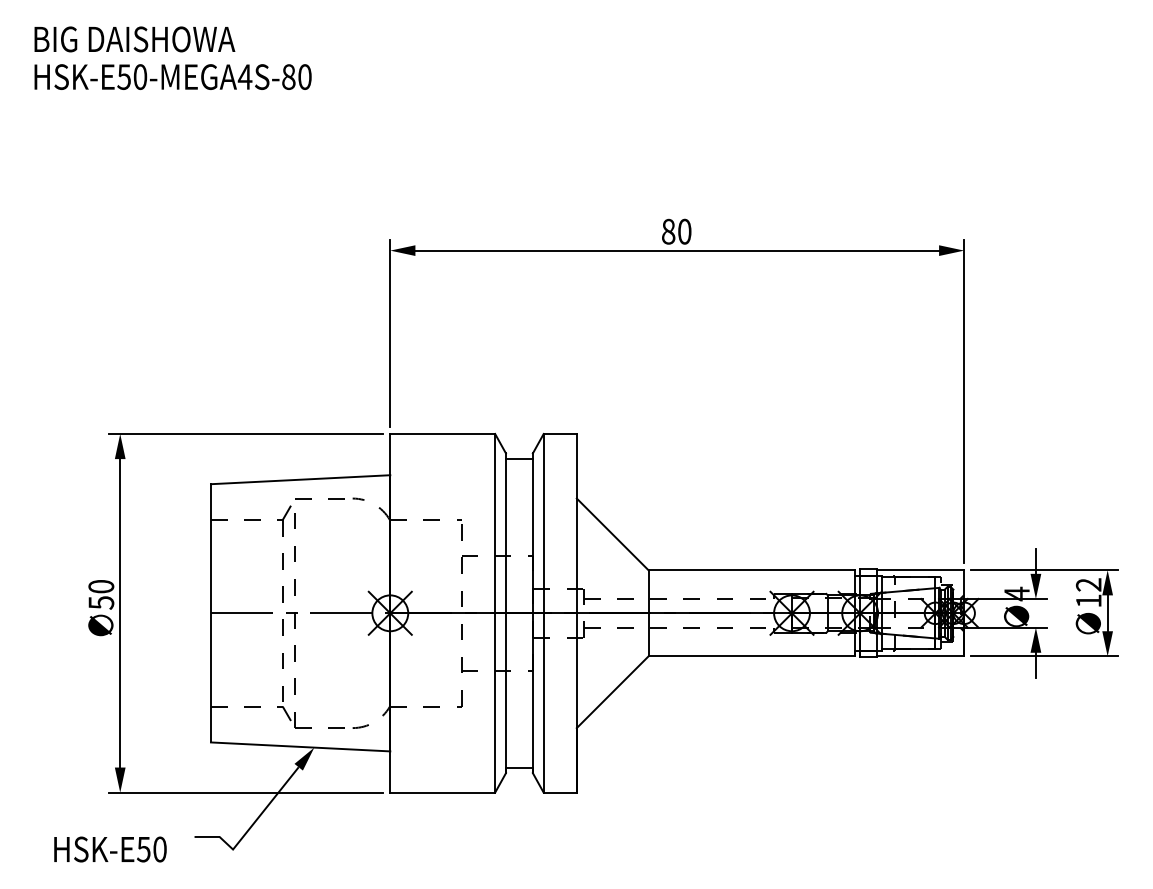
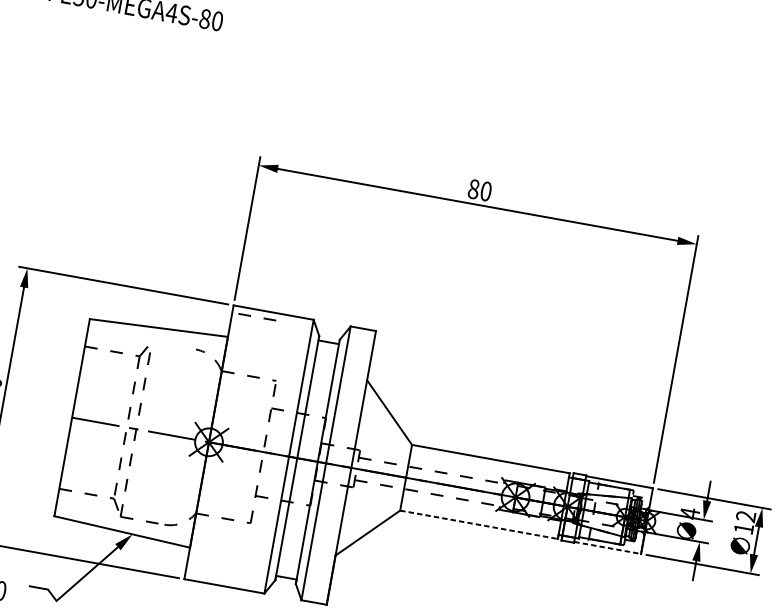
line: (311, 498) -> (250, 316), moved
line: (752, 656) -> (479, 524), solid -> dashed
line: (920, 656) -> (607, 548), solid -> dashed

